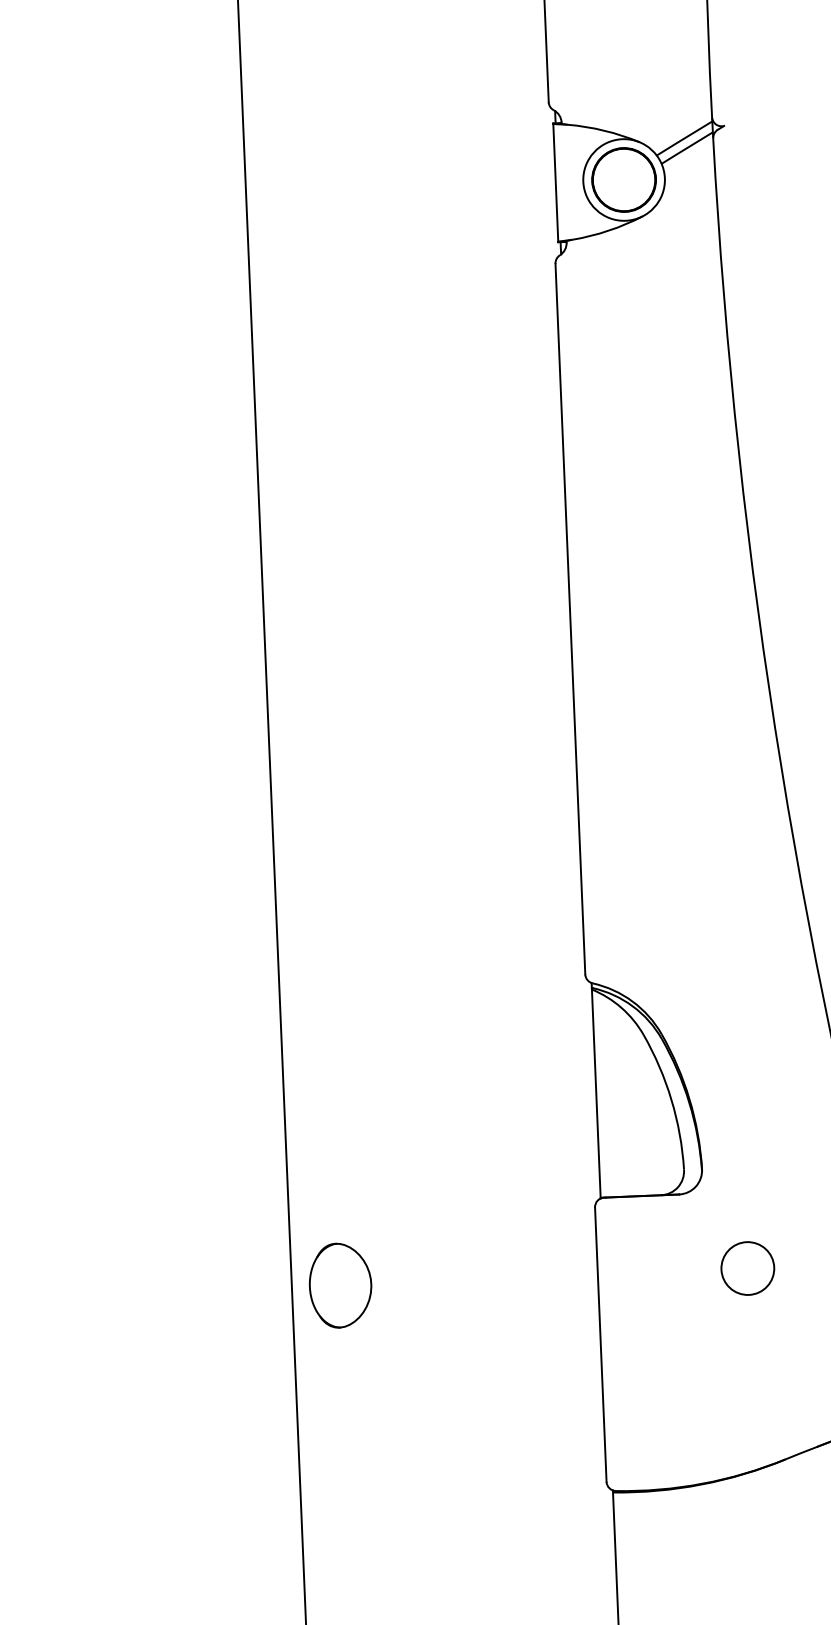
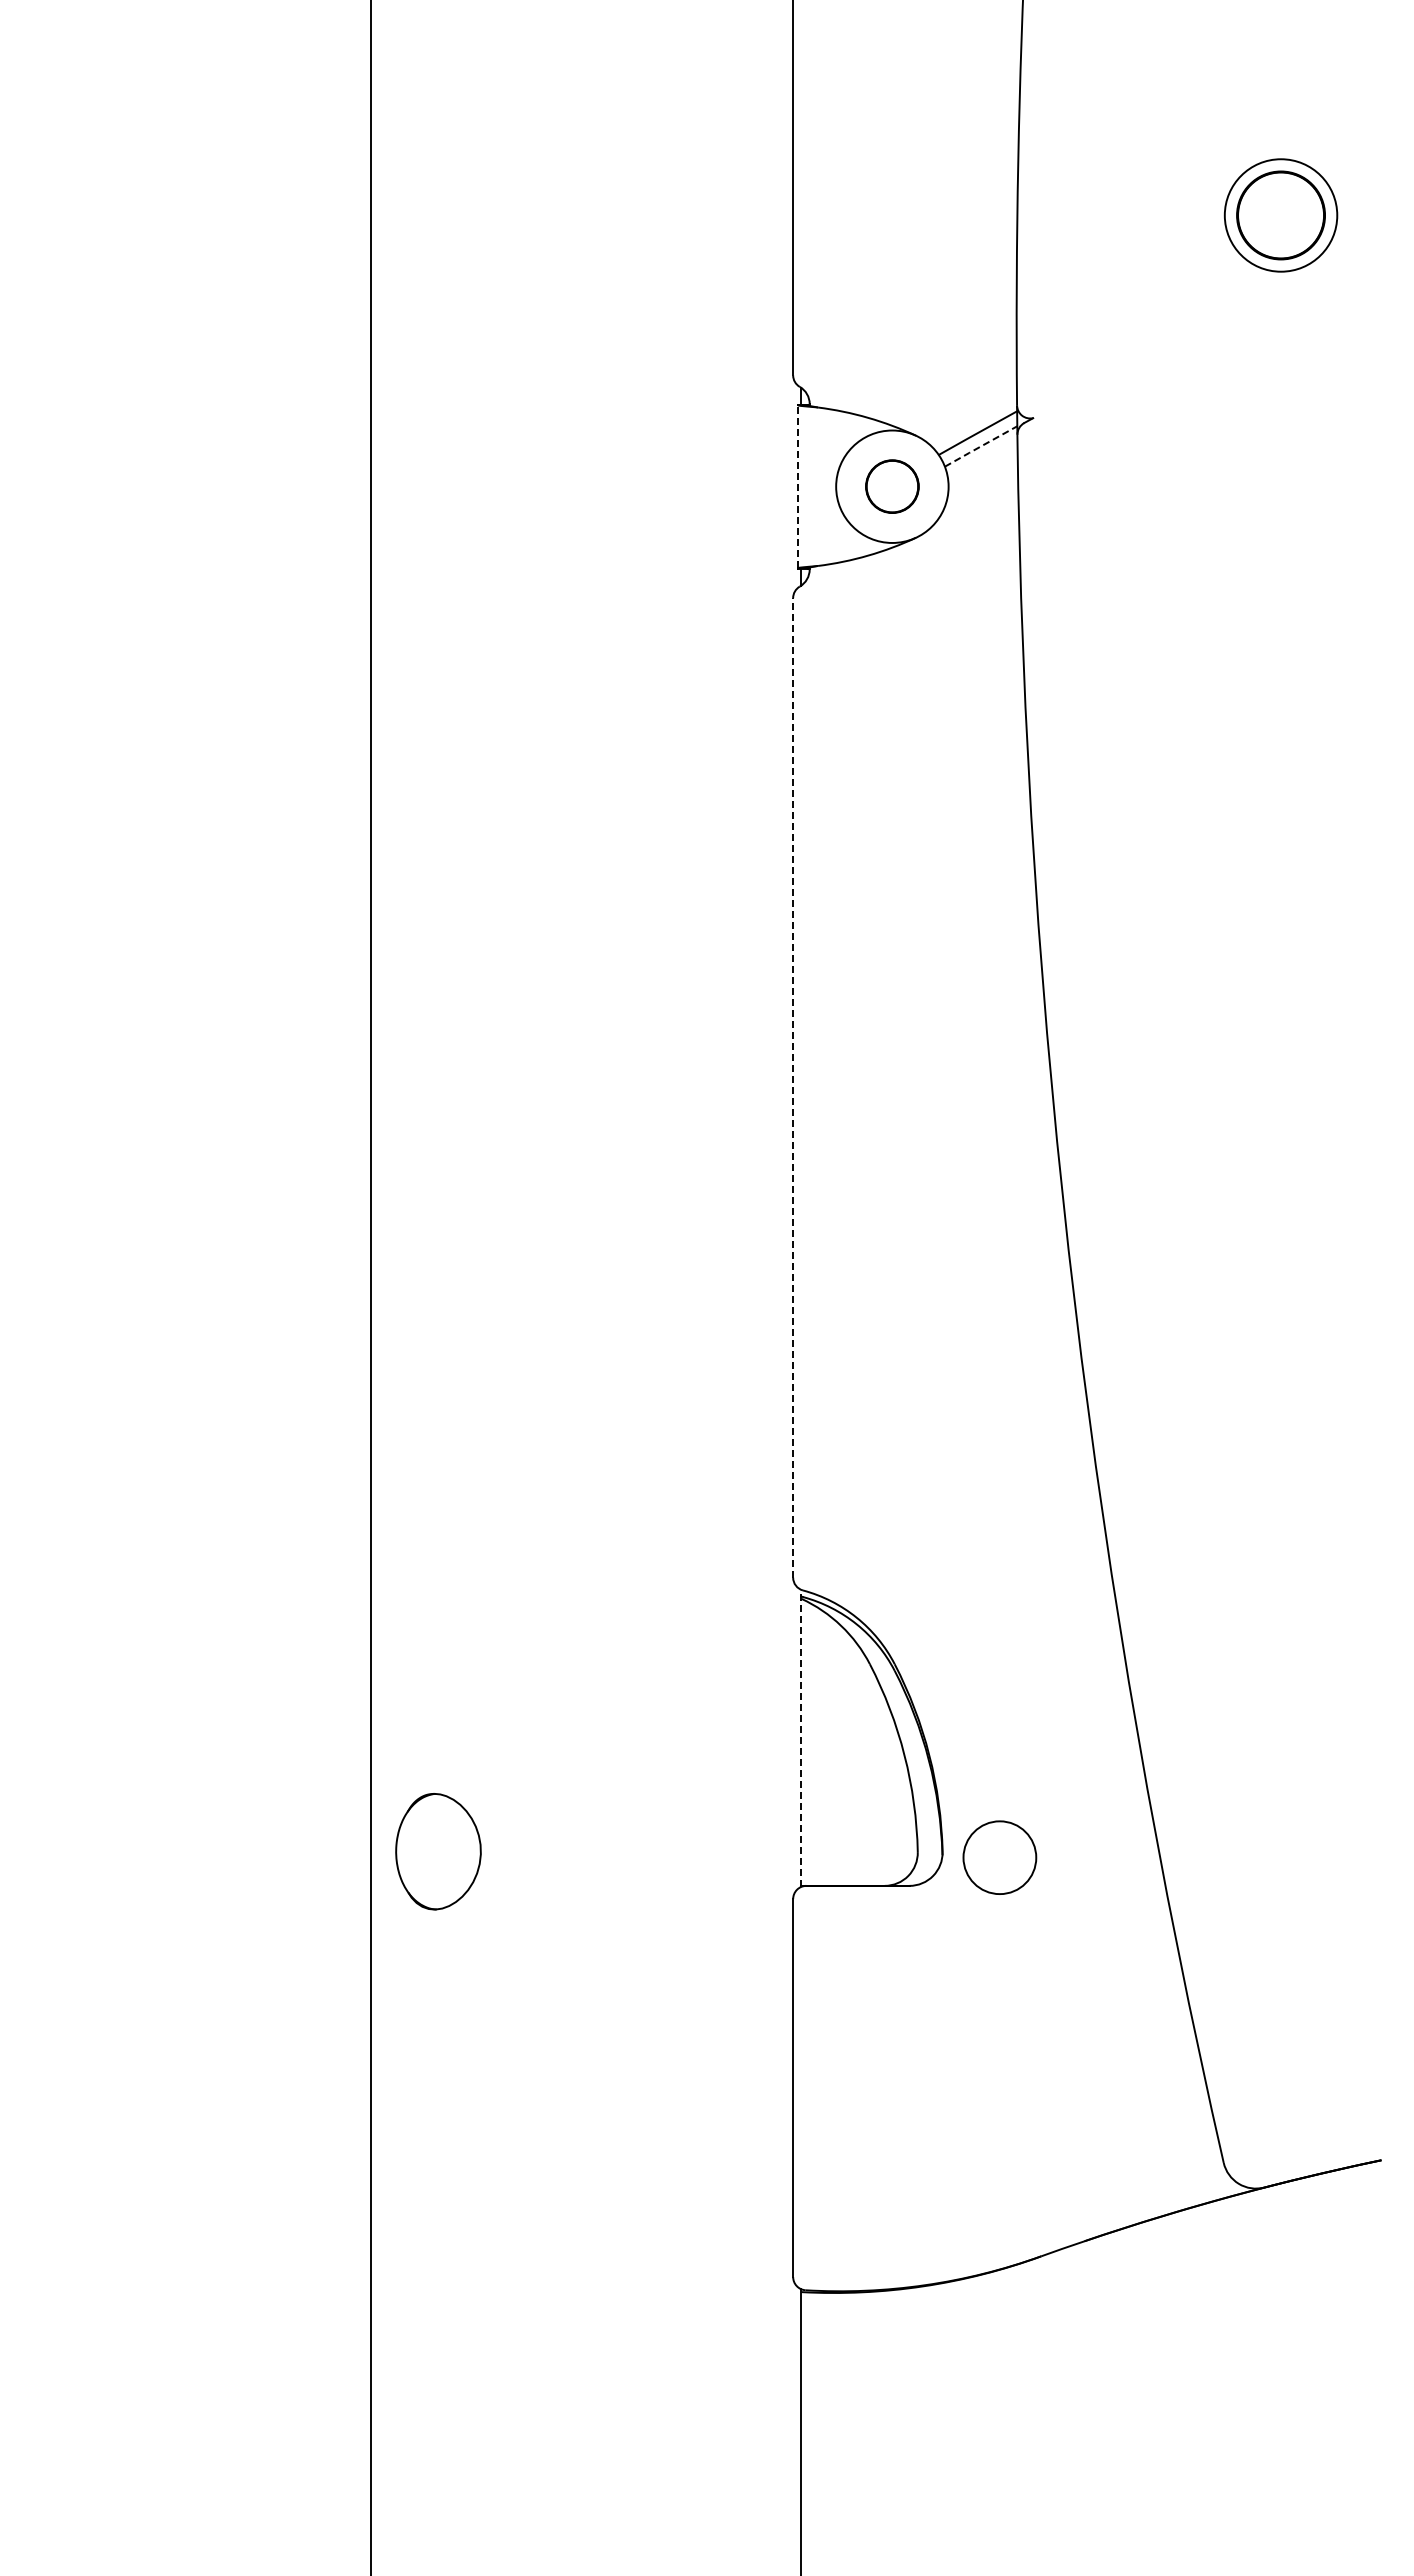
line: (686, 148) -> (980, 446), solid -> dashed
part: (624, 179) -> (892, 486), size x0.6
line: (555, 182) -> (798, 486), solid -> dashed
line: (570, 618) -> (793, 1087), solid -> dashed
line: (596, 1090) -> (801, 1737), solid -> dashed
circle: (747, 1268) -> (999, 1857), moved
part: (340, 1285) -> (438, 1851), moved

